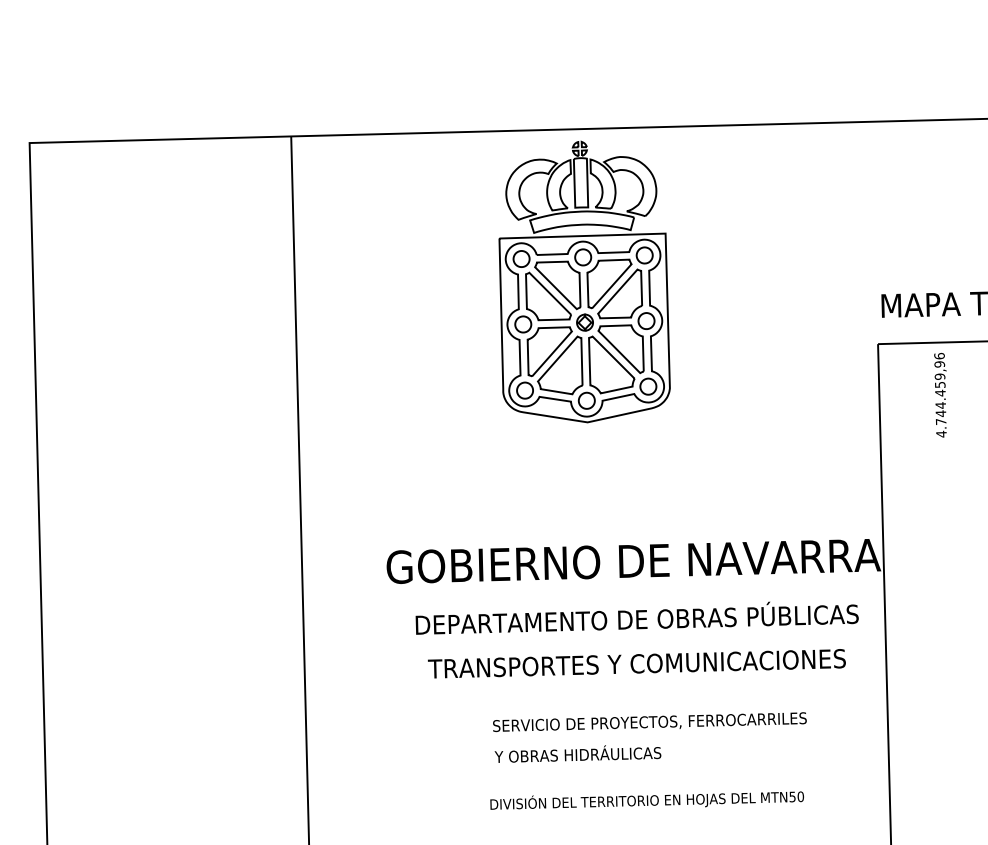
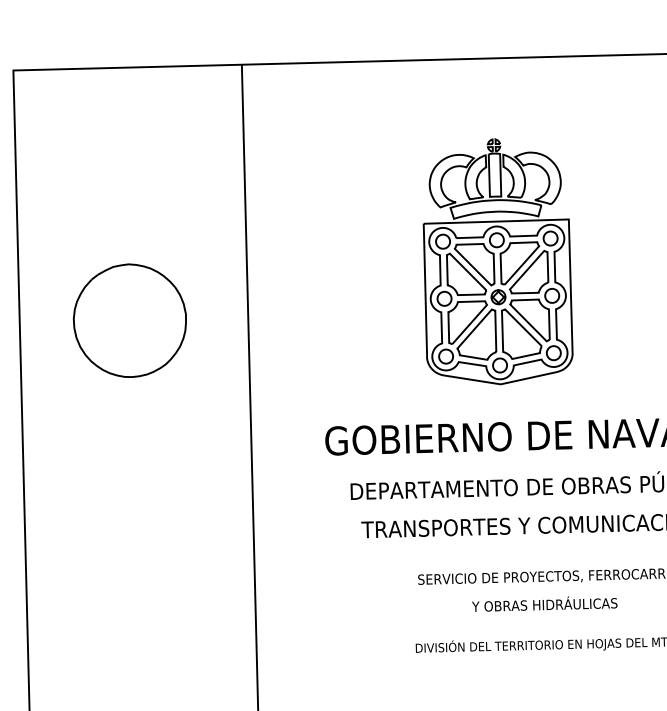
part: (584, 281) -> (498, 261), moved
part: (162, 429) -> (129, 320), added
text: (577, 753) -> (544, 603), moved

